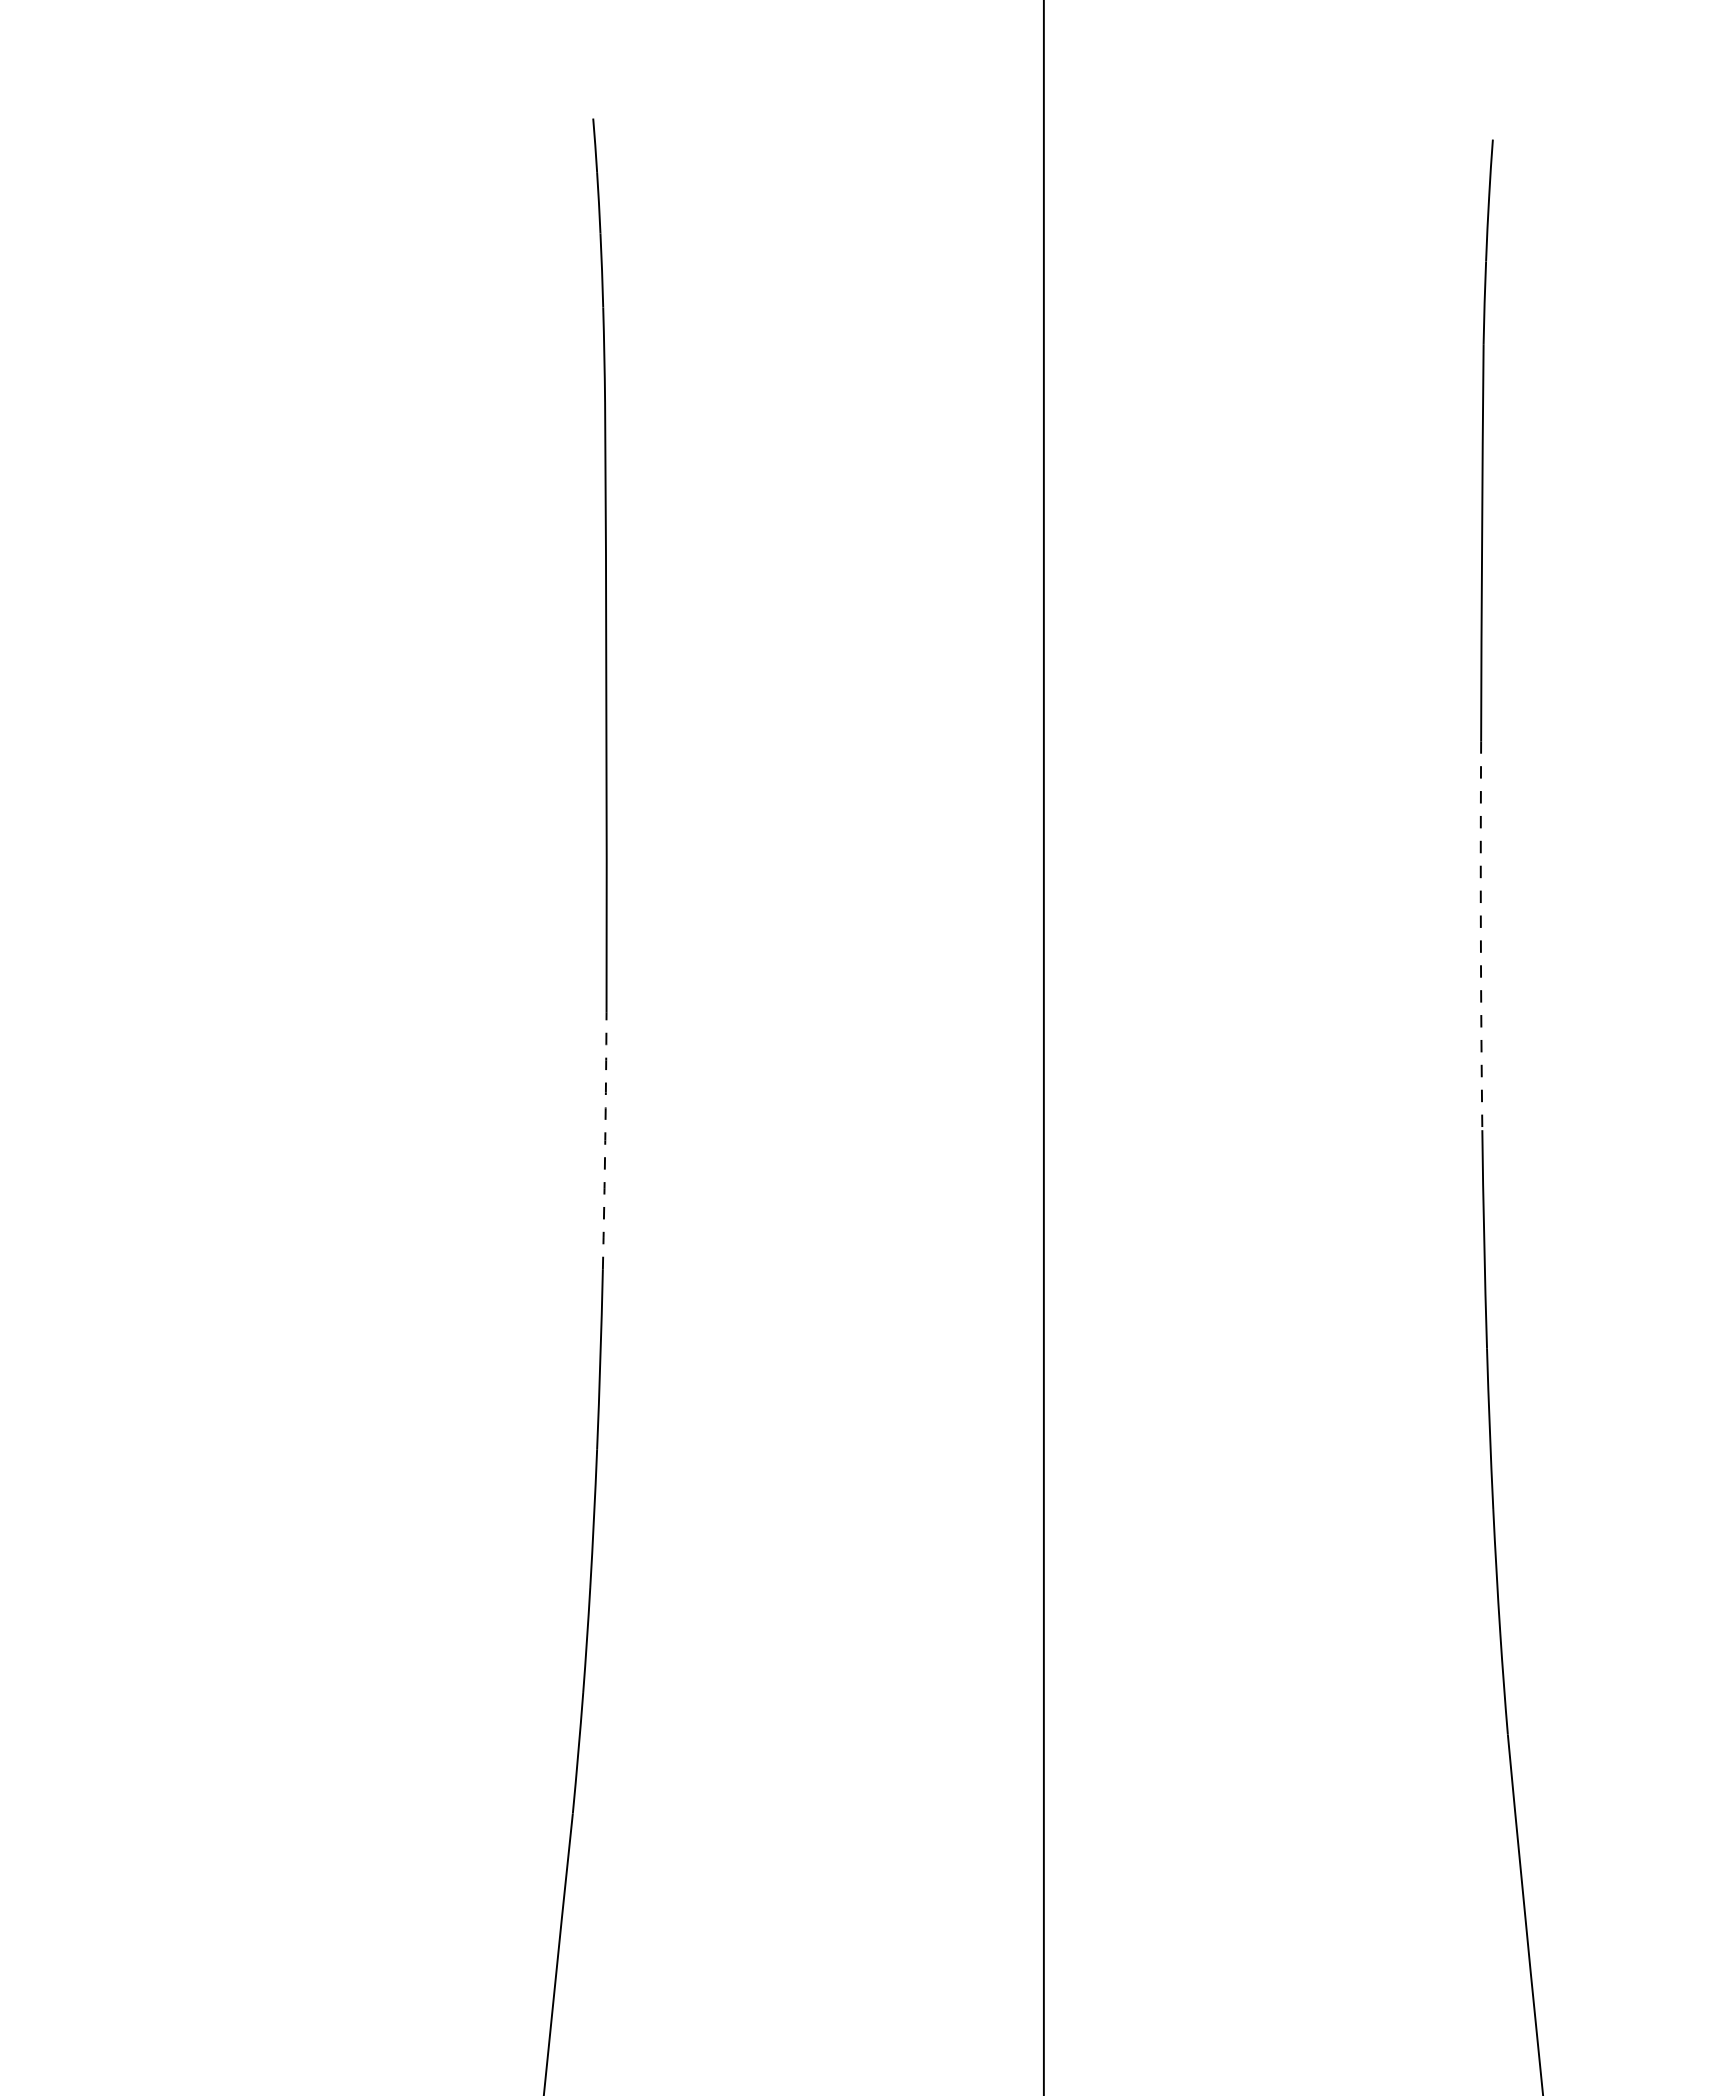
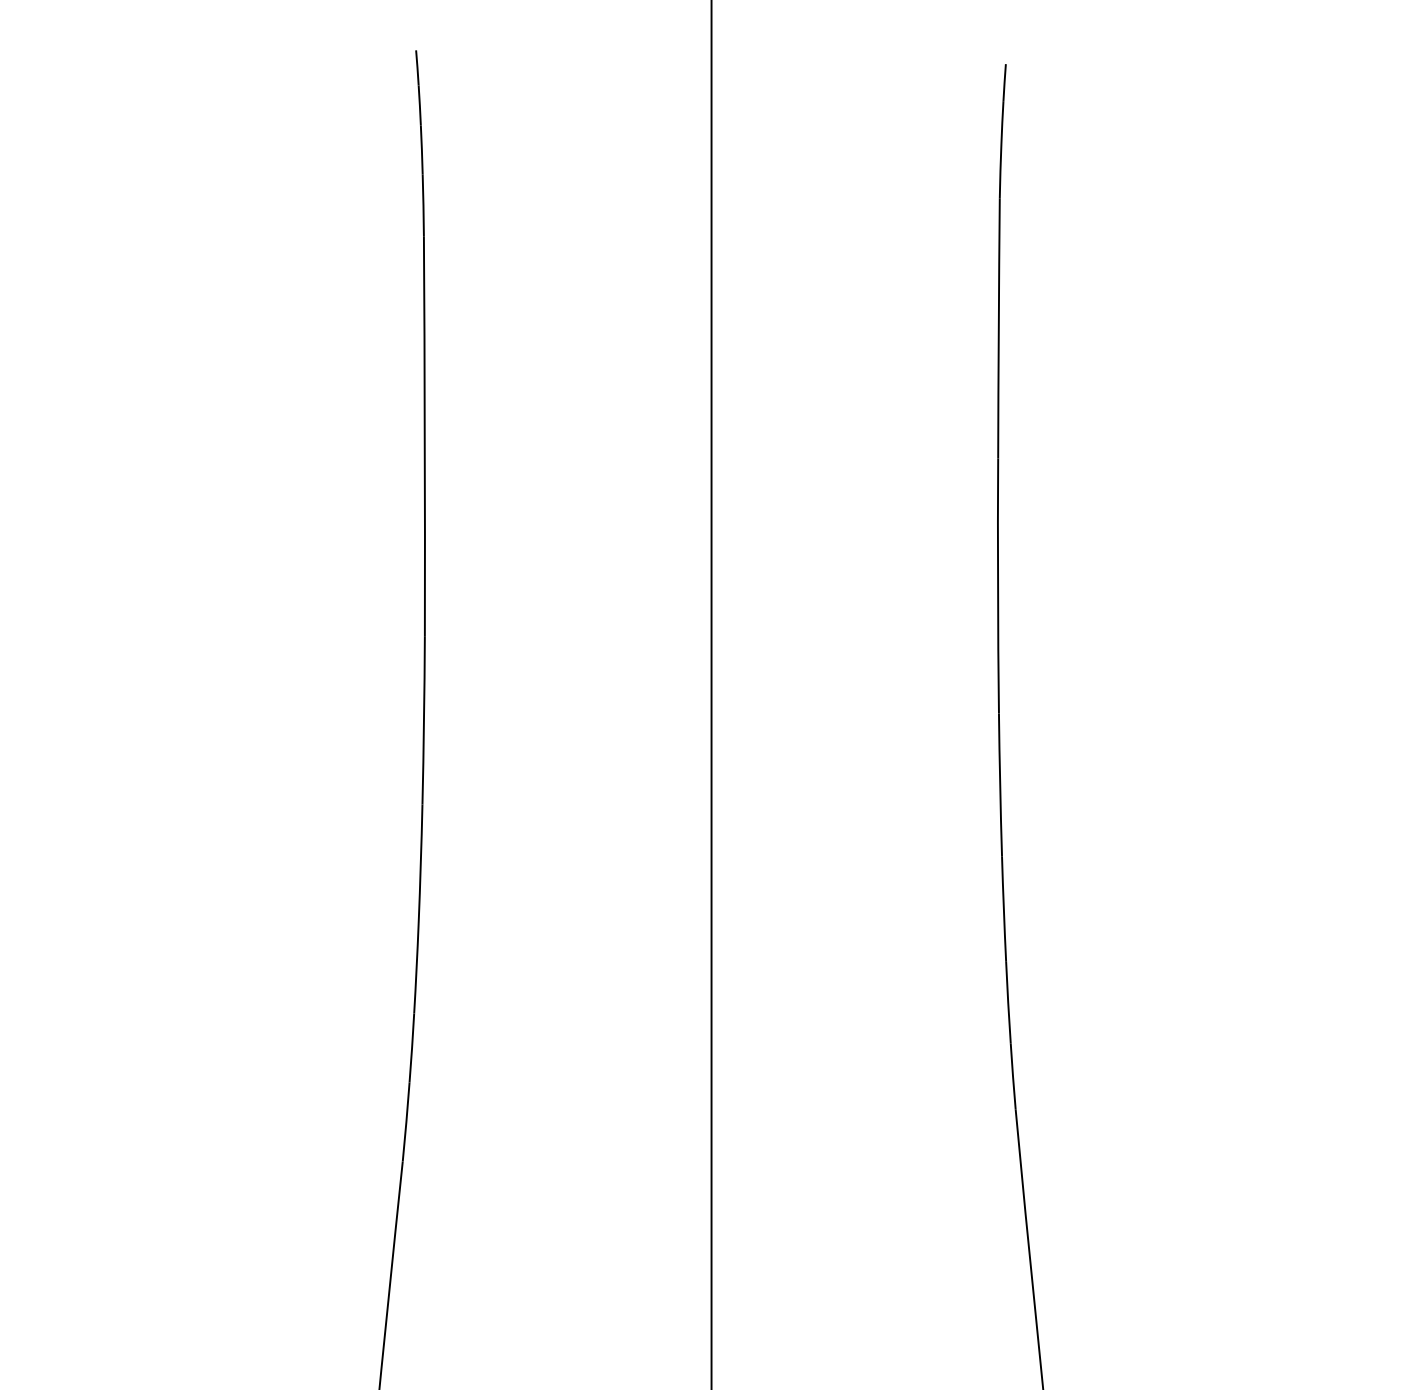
arc: (1481, 936) -> (998, 586), dashed -> solid
arc: (605, 1140) -> (424, 720), dashed -> solid

